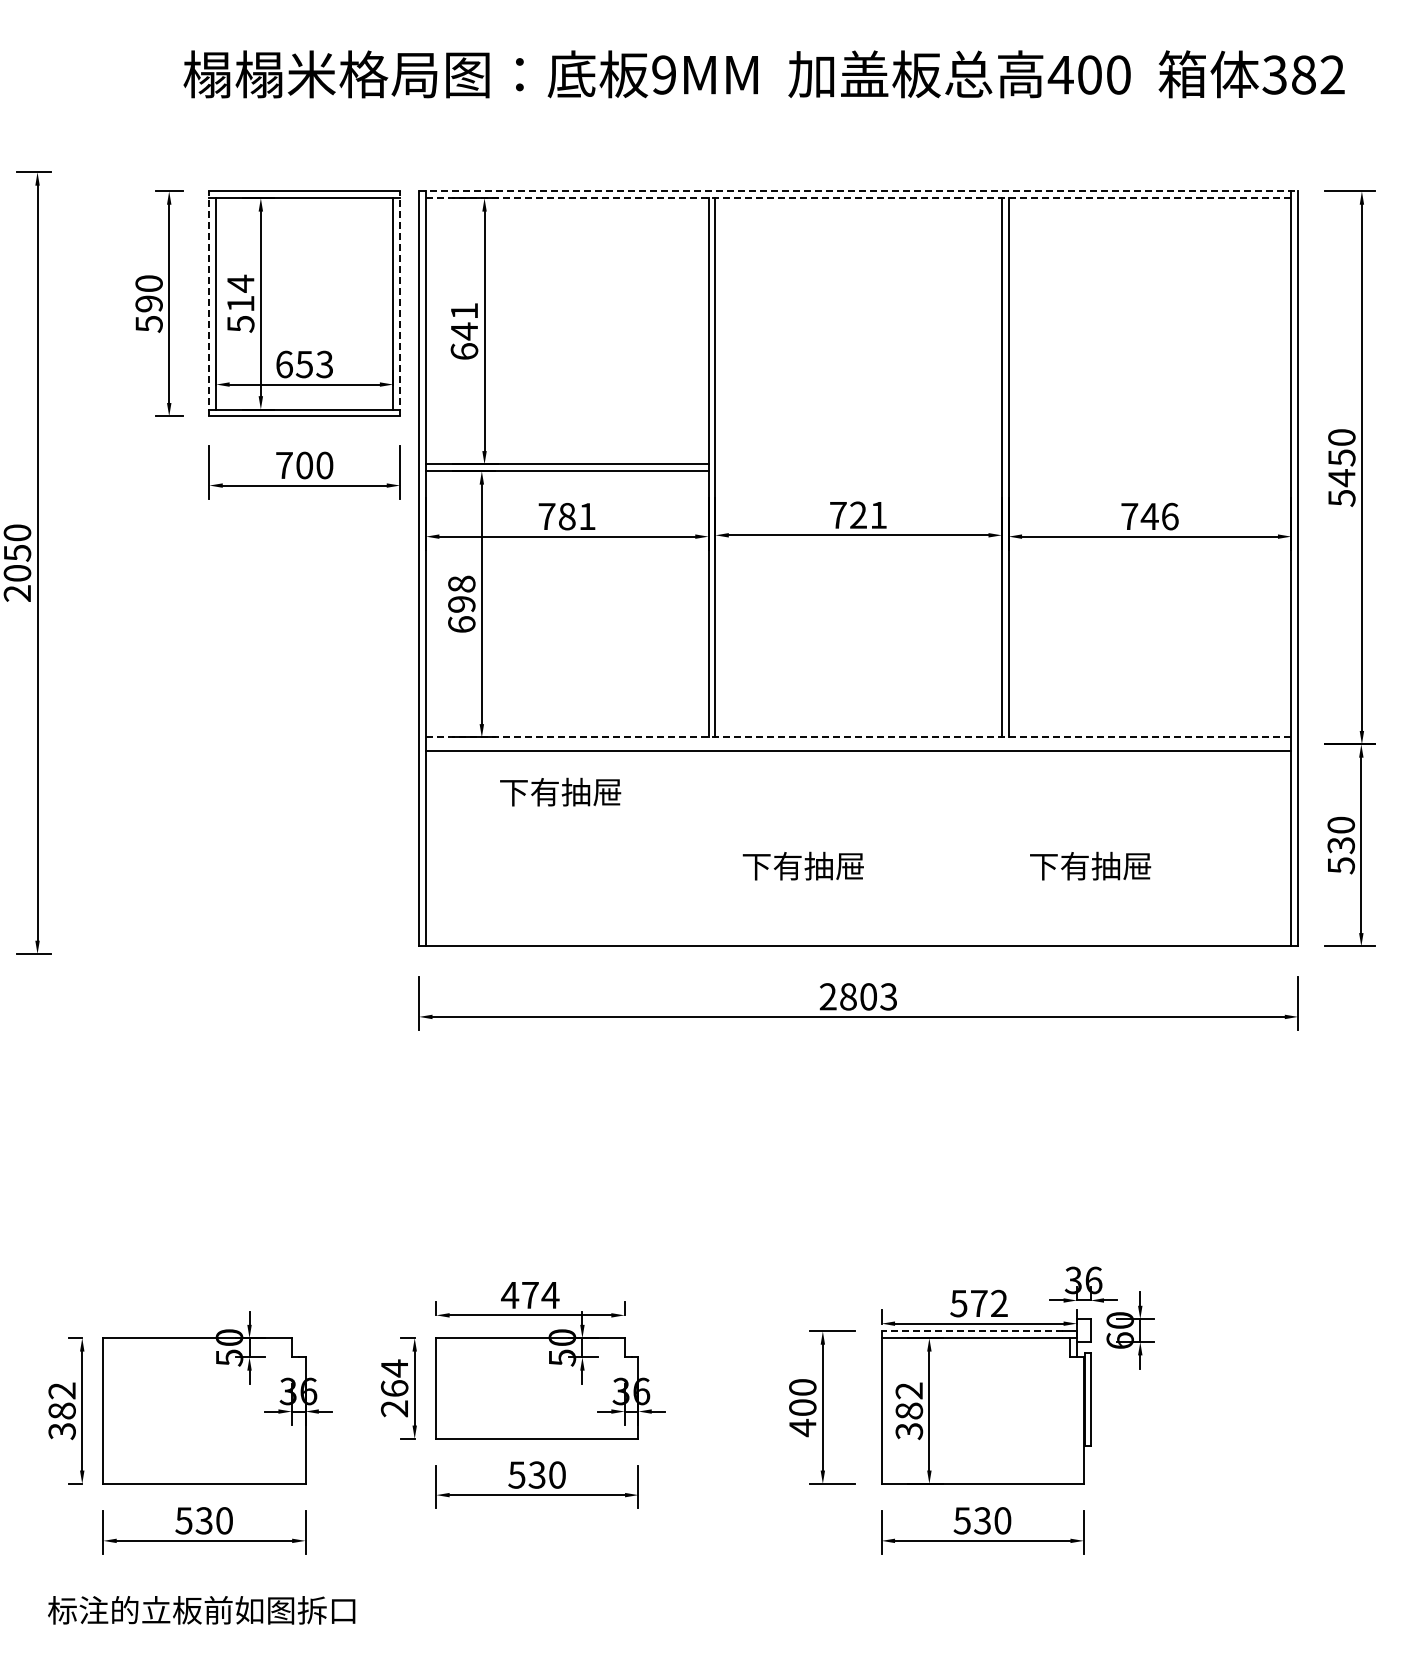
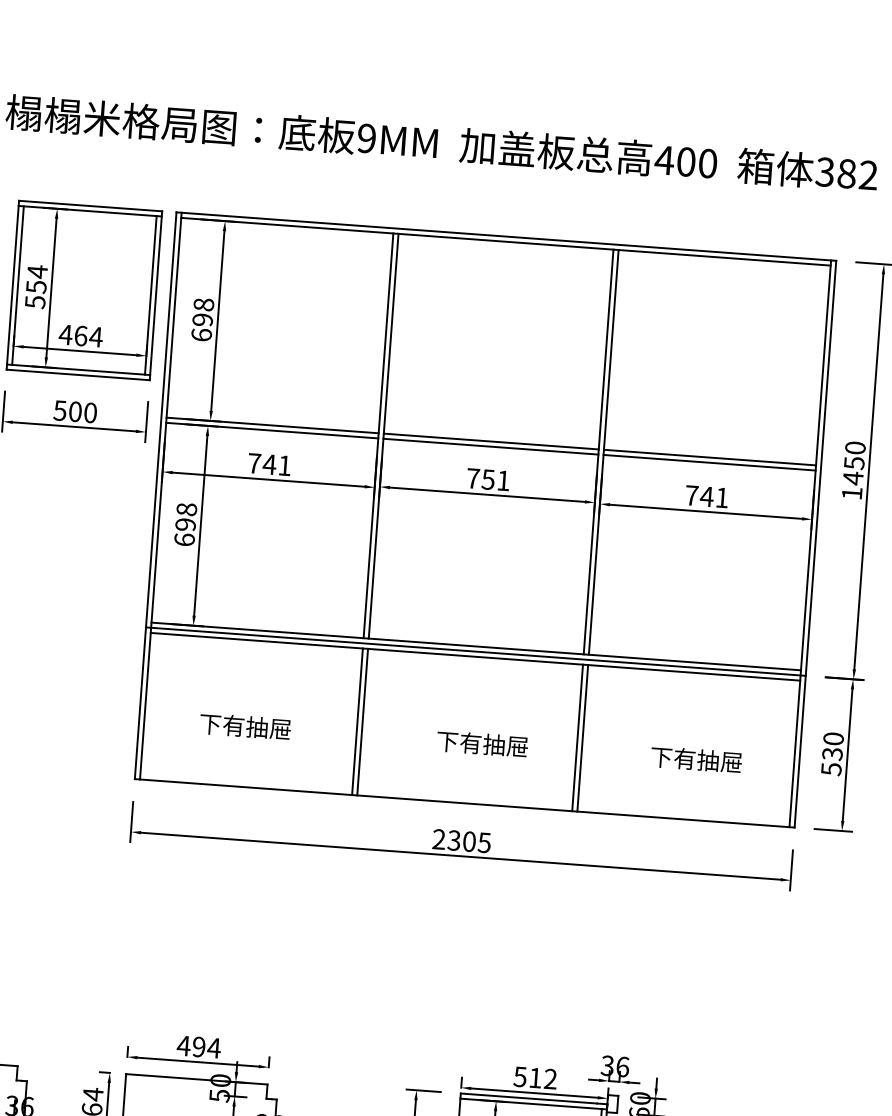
line: (859, 191) -> (506, 236), dashed -> solid
line: (858, 198) -> (505, 241), dashed -> solid
line: (209, 303) -> (12, 284), dashed -> solid
text: (240, 303) -> (36, 286), 514 -> 554
line: (400, 303) -> (156, 295), dashed -> solid
text: (464, 321) -> (203, 312), 641 -> 698
text: (304, 364) -> (80, 335), 653 -> 464
line: (858, 464) -> (491, 441), added
line: (1149, 464) -> (709, 457), added
text: (283, 465) -> (59, 410), 700 -> 500
line: (858, 471) -> (490, 446), added
line: (1149, 471) -> (709, 462), added
text: (1341, 498) -> (851, 493), 5450 -> 1450
text: (857, 514) -> (487, 479), 721 -> 751
text: (567, 516) -> (269, 464), 781 -> 741
text: (1170, 516) -> (722, 497), 746 -> 741
line: (858, 737) -> (476, 646), dashed -> solid
line: (858, 744) -> (475, 651), added
text: (560, 791) -> (245, 726), moved
line: (708, 848) -> (357, 721), added
line: (715, 848) -> (362, 721), added
line: (1001, 848) -> (577, 737), added
line: (1008, 848) -> (582, 738), added
text: (802, 865) -> (481, 743), moved
text: (1090, 865) -> (696, 759), moved
text: (868, 996) -> (469, 841), 2803 -> 2305
text: (530, 1295) -> (199, 1047), 474 -> 494
text: (979, 1303) -> (535, 1077), 572 -> 512
line: (972, 1331) -> (528, 1098), dashed -> solid

